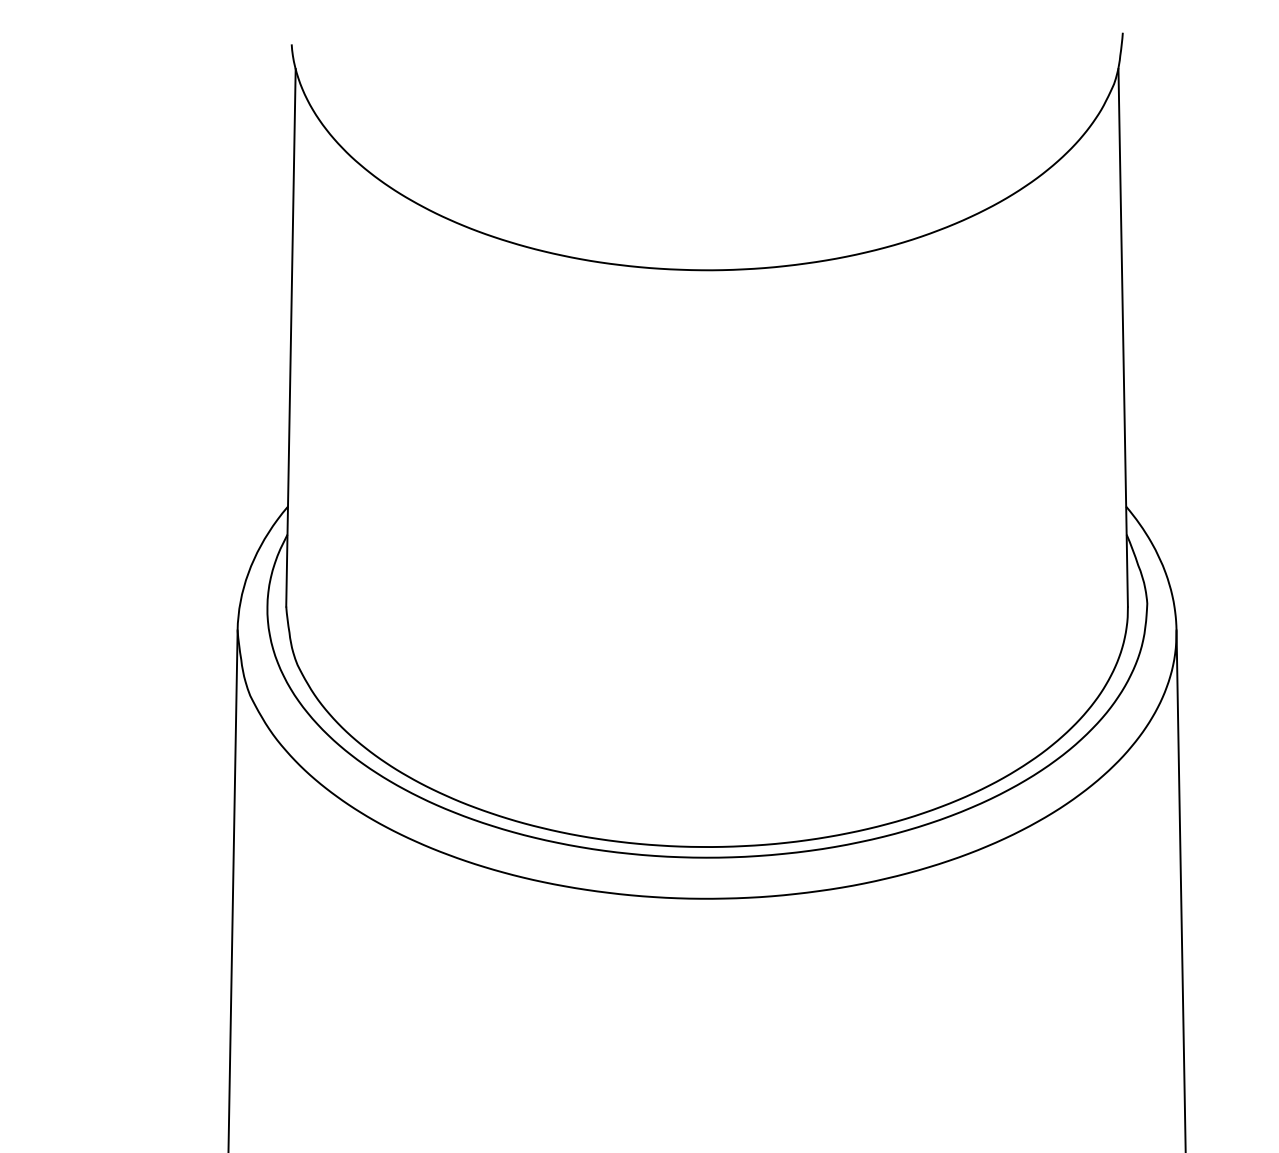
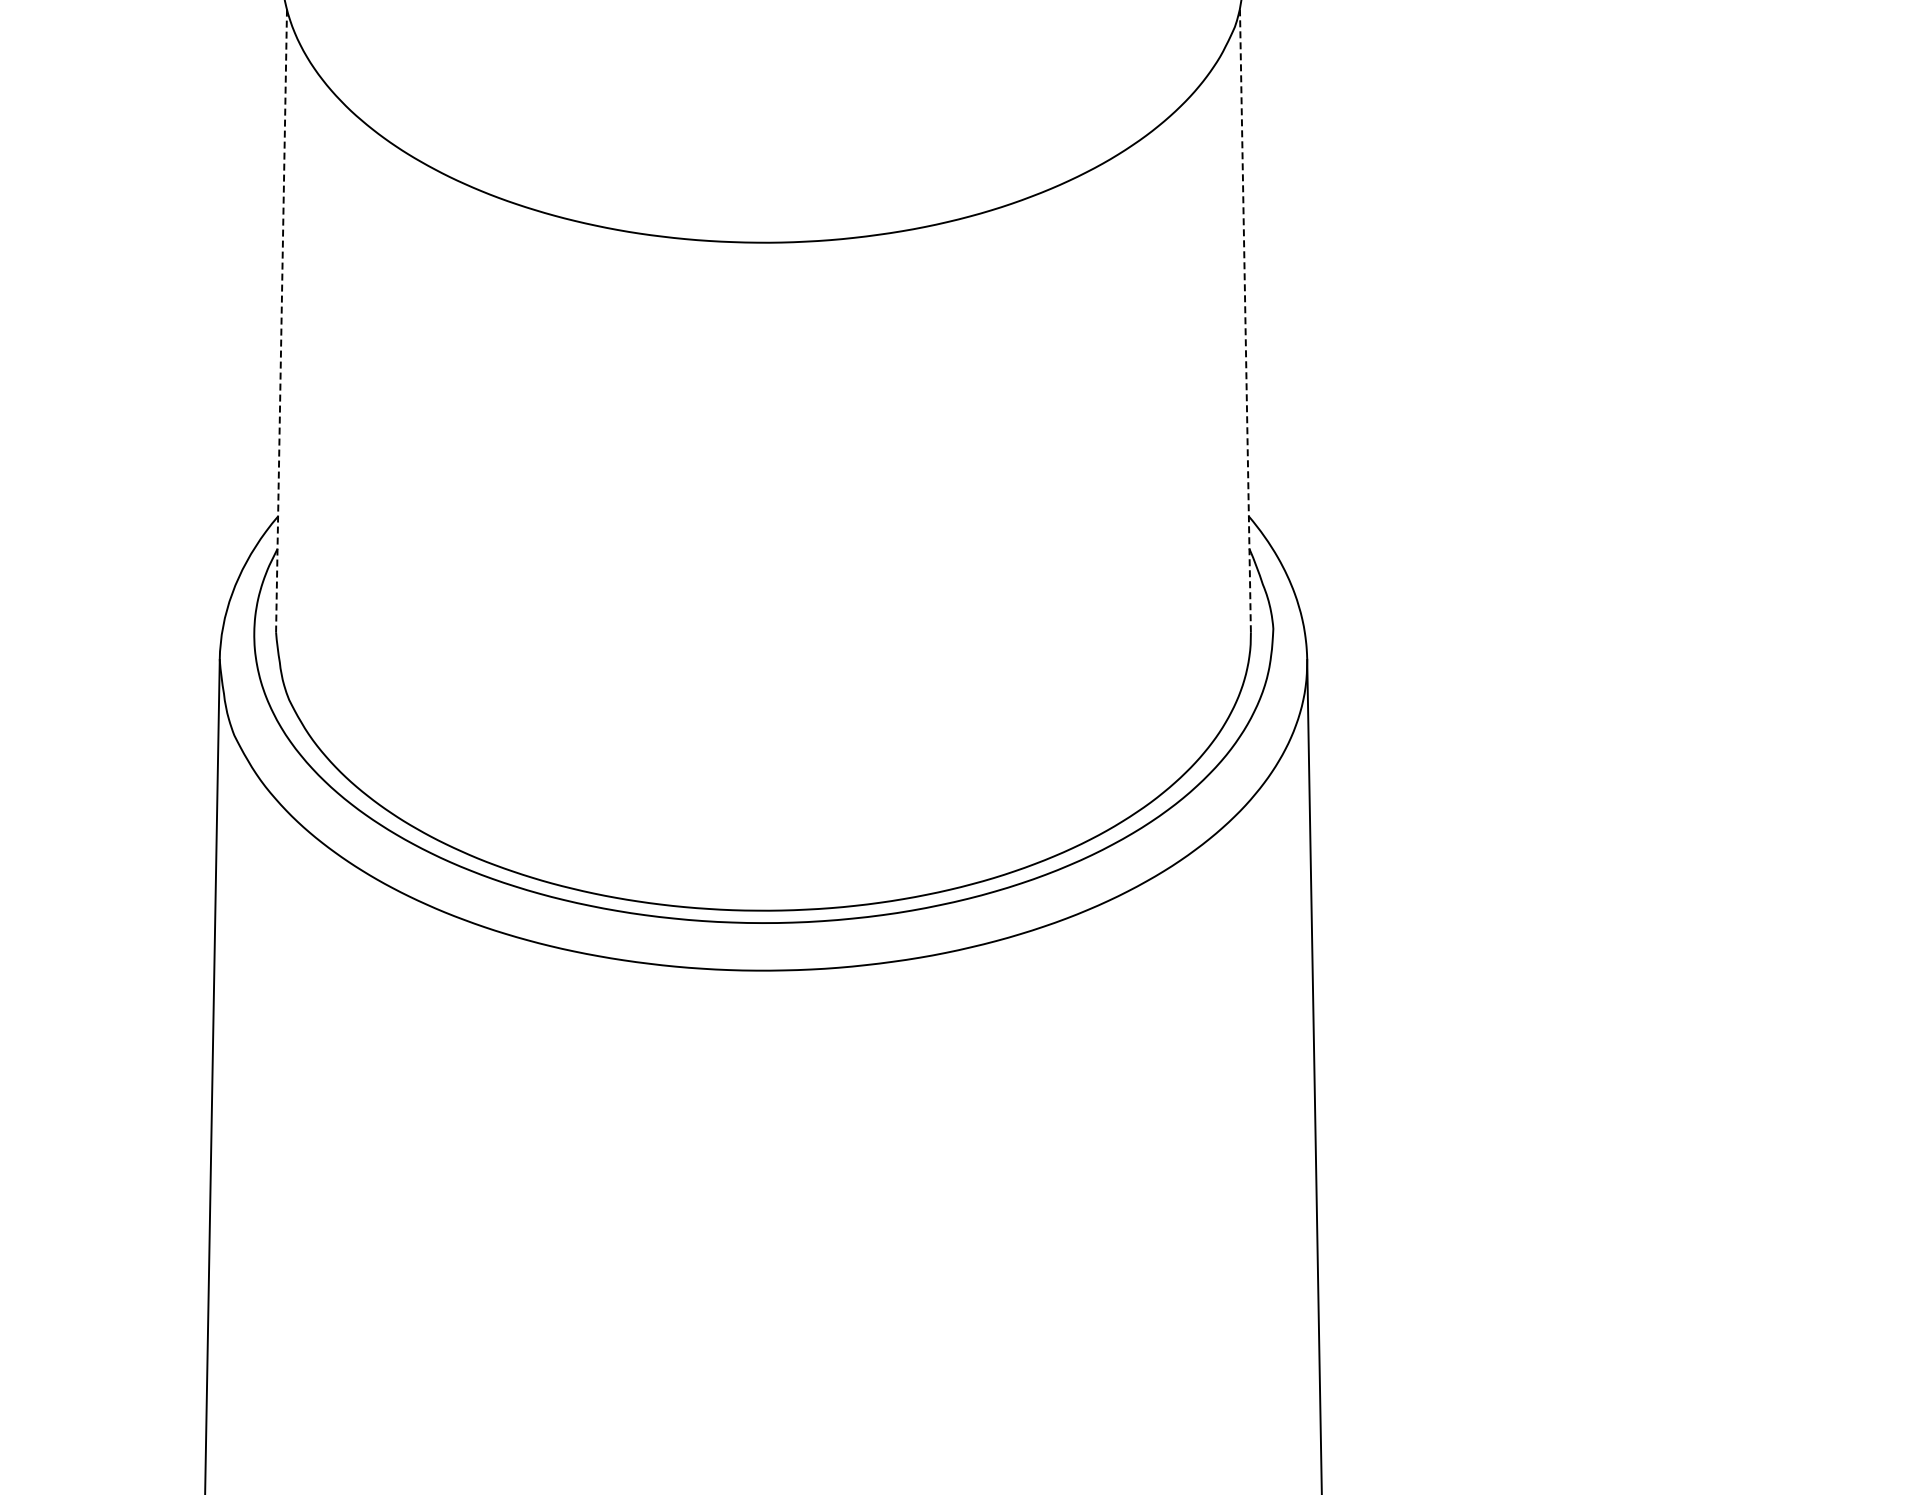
line: (1123, 337) -> (1245, 320), solid -> dashed
line: (290, 338) -> (281, 321), solid -> dashed

